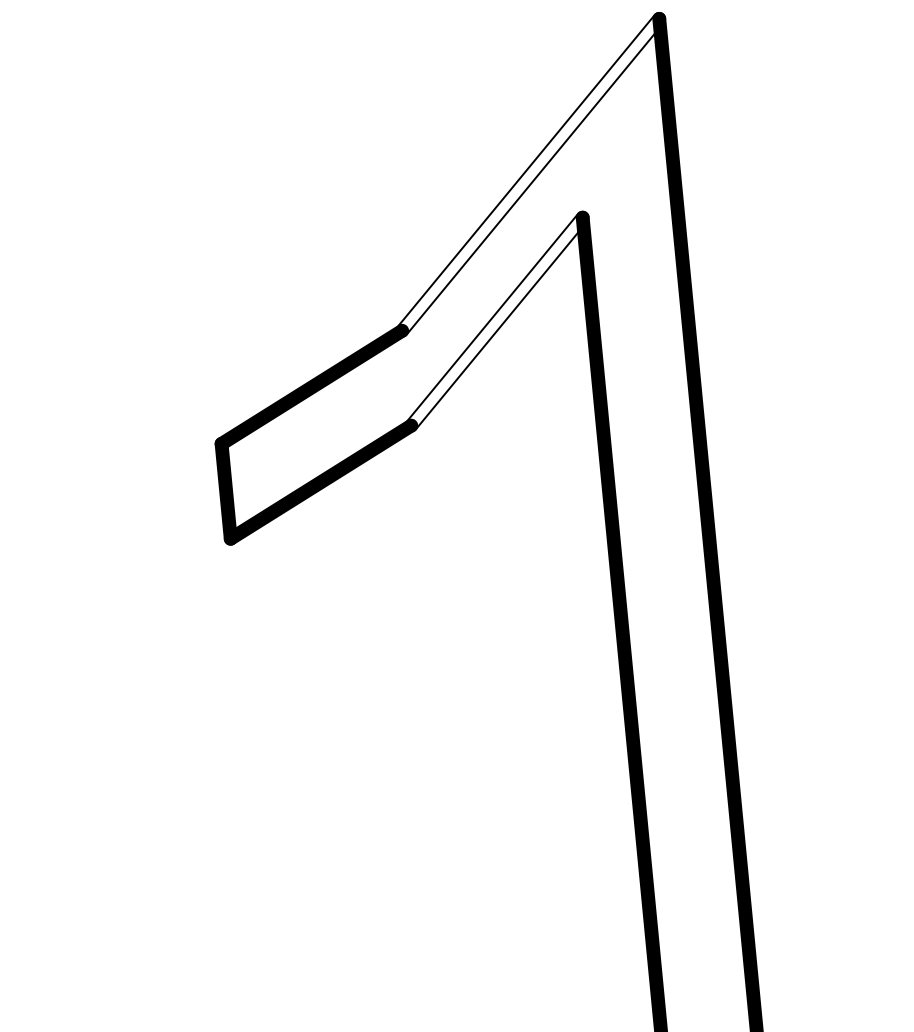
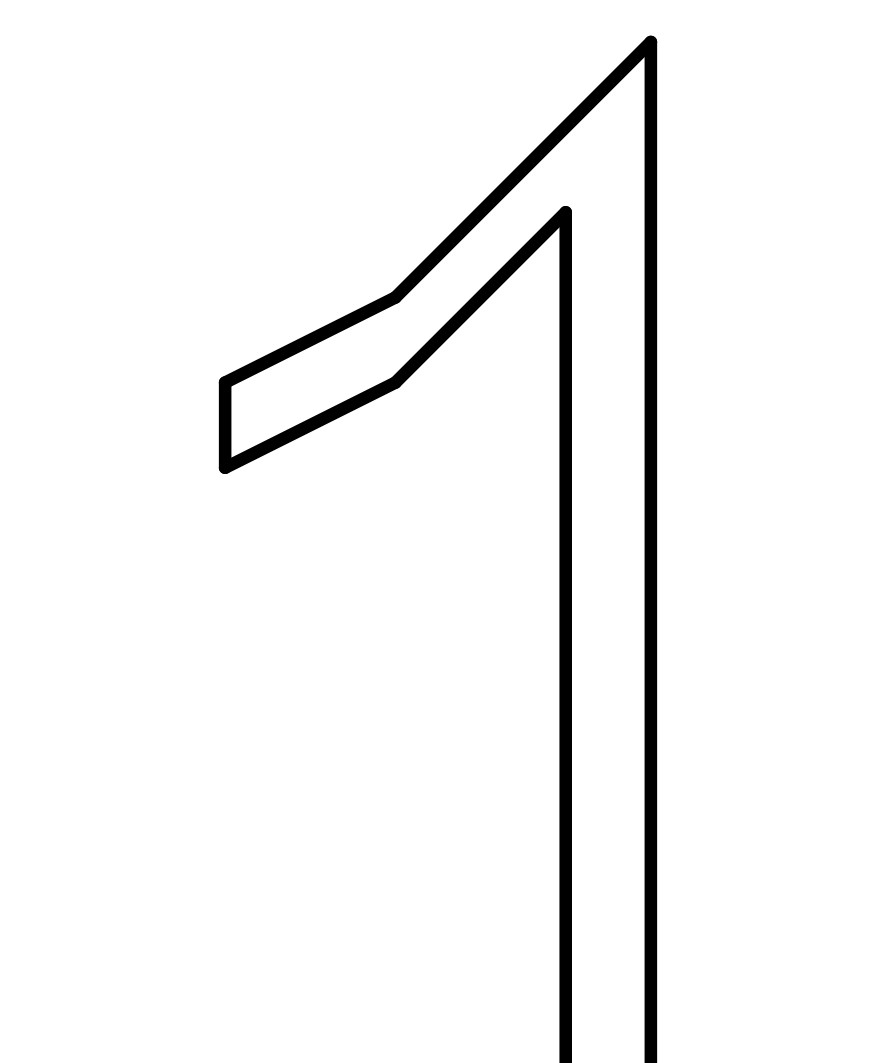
fill: (531, 174) -> (523, 169), added
fill: (496, 320) -> (480, 296), added

